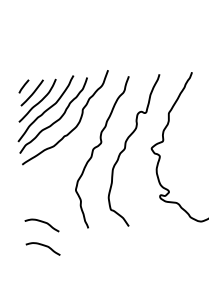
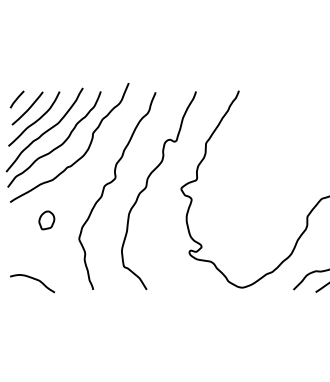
part: (50, 177) -> (46, 220), added
curve: (42, 246) -> (32, 310), removed

